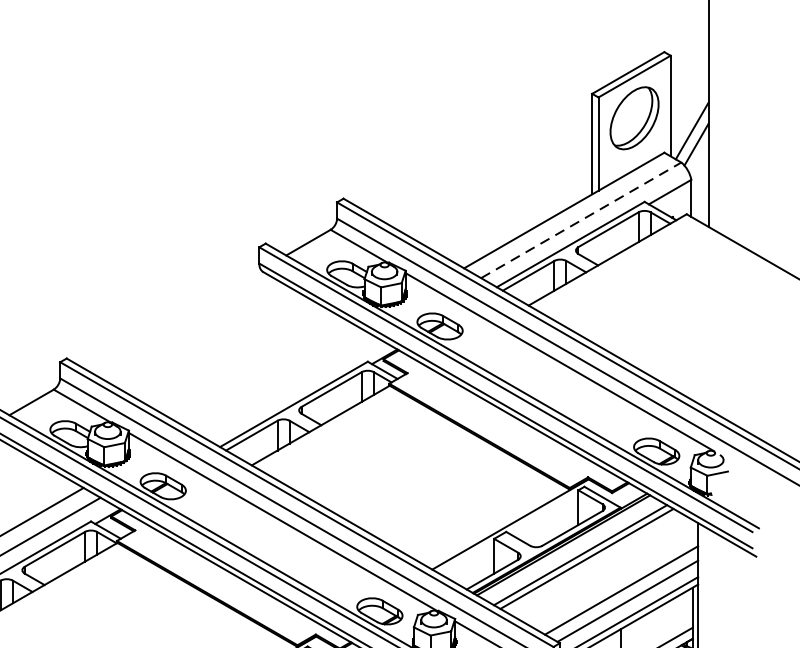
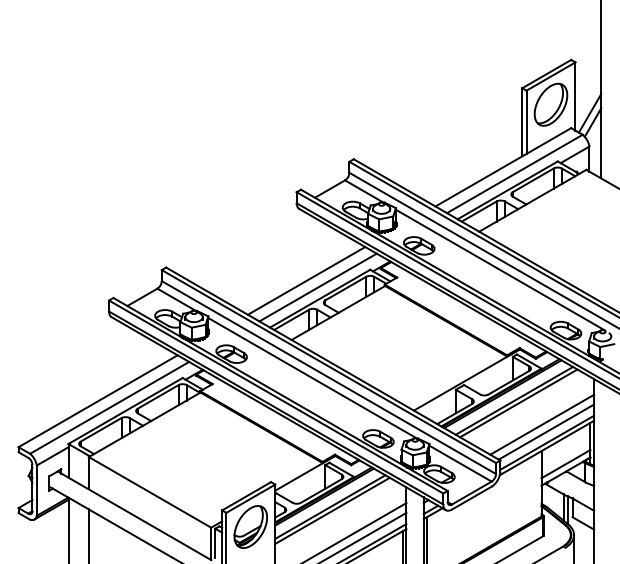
line: (582, 219) -> (515, 173), dashed -> solid
line: (273, 377) -> (306, 280), added
line: (290, 387) -> (317, 287), added

